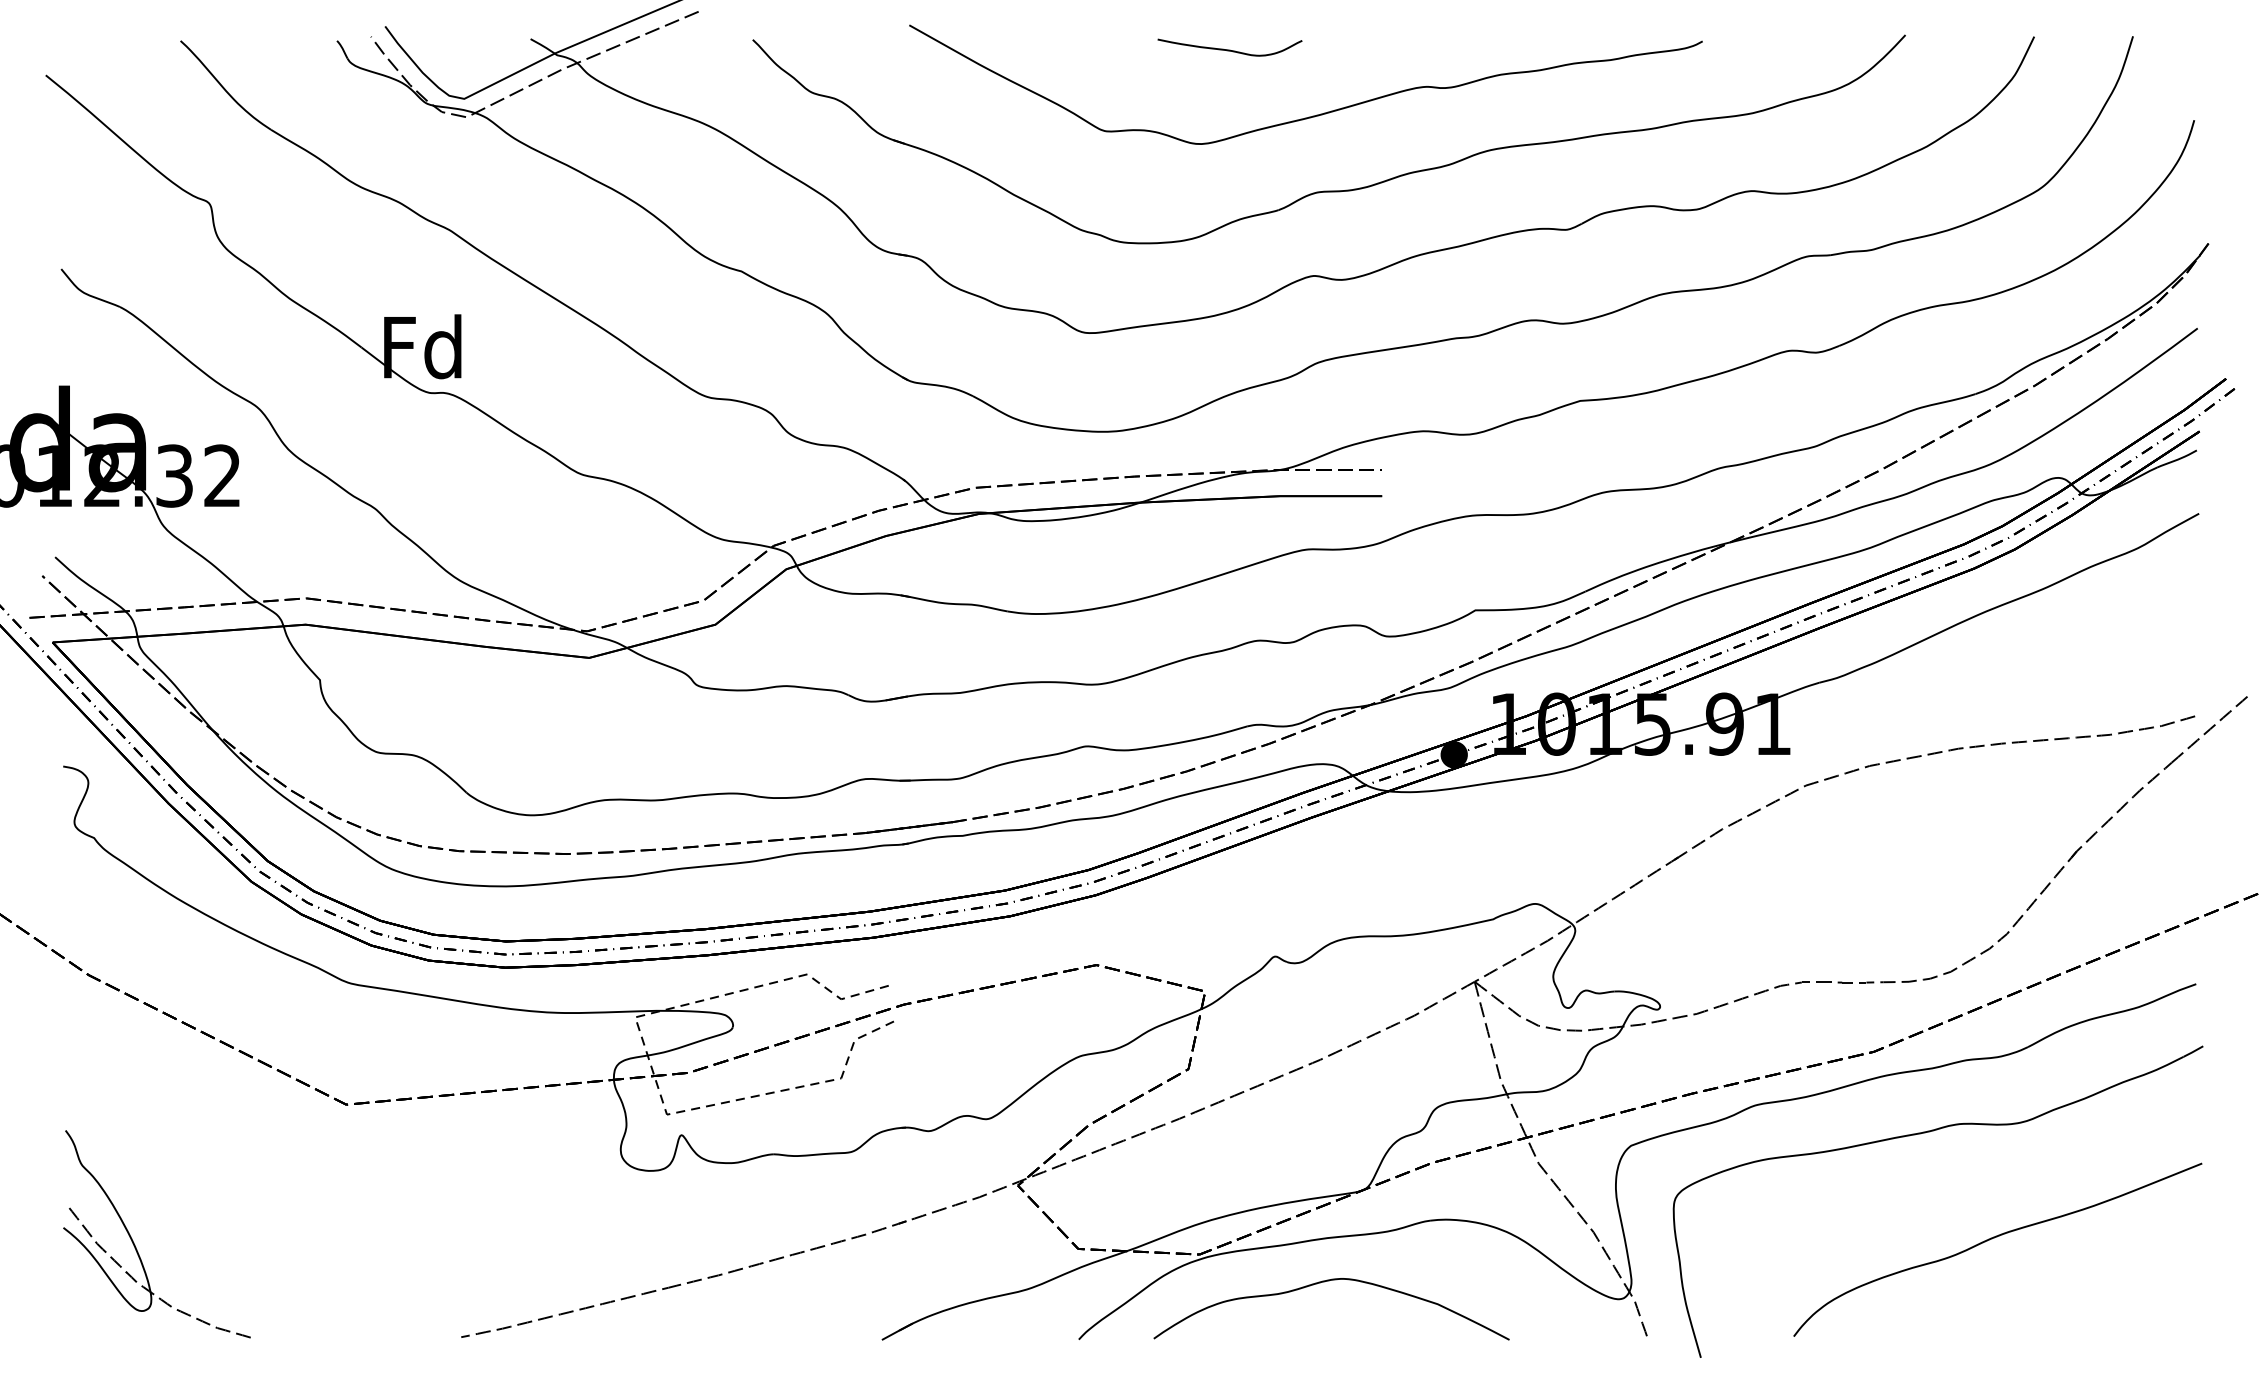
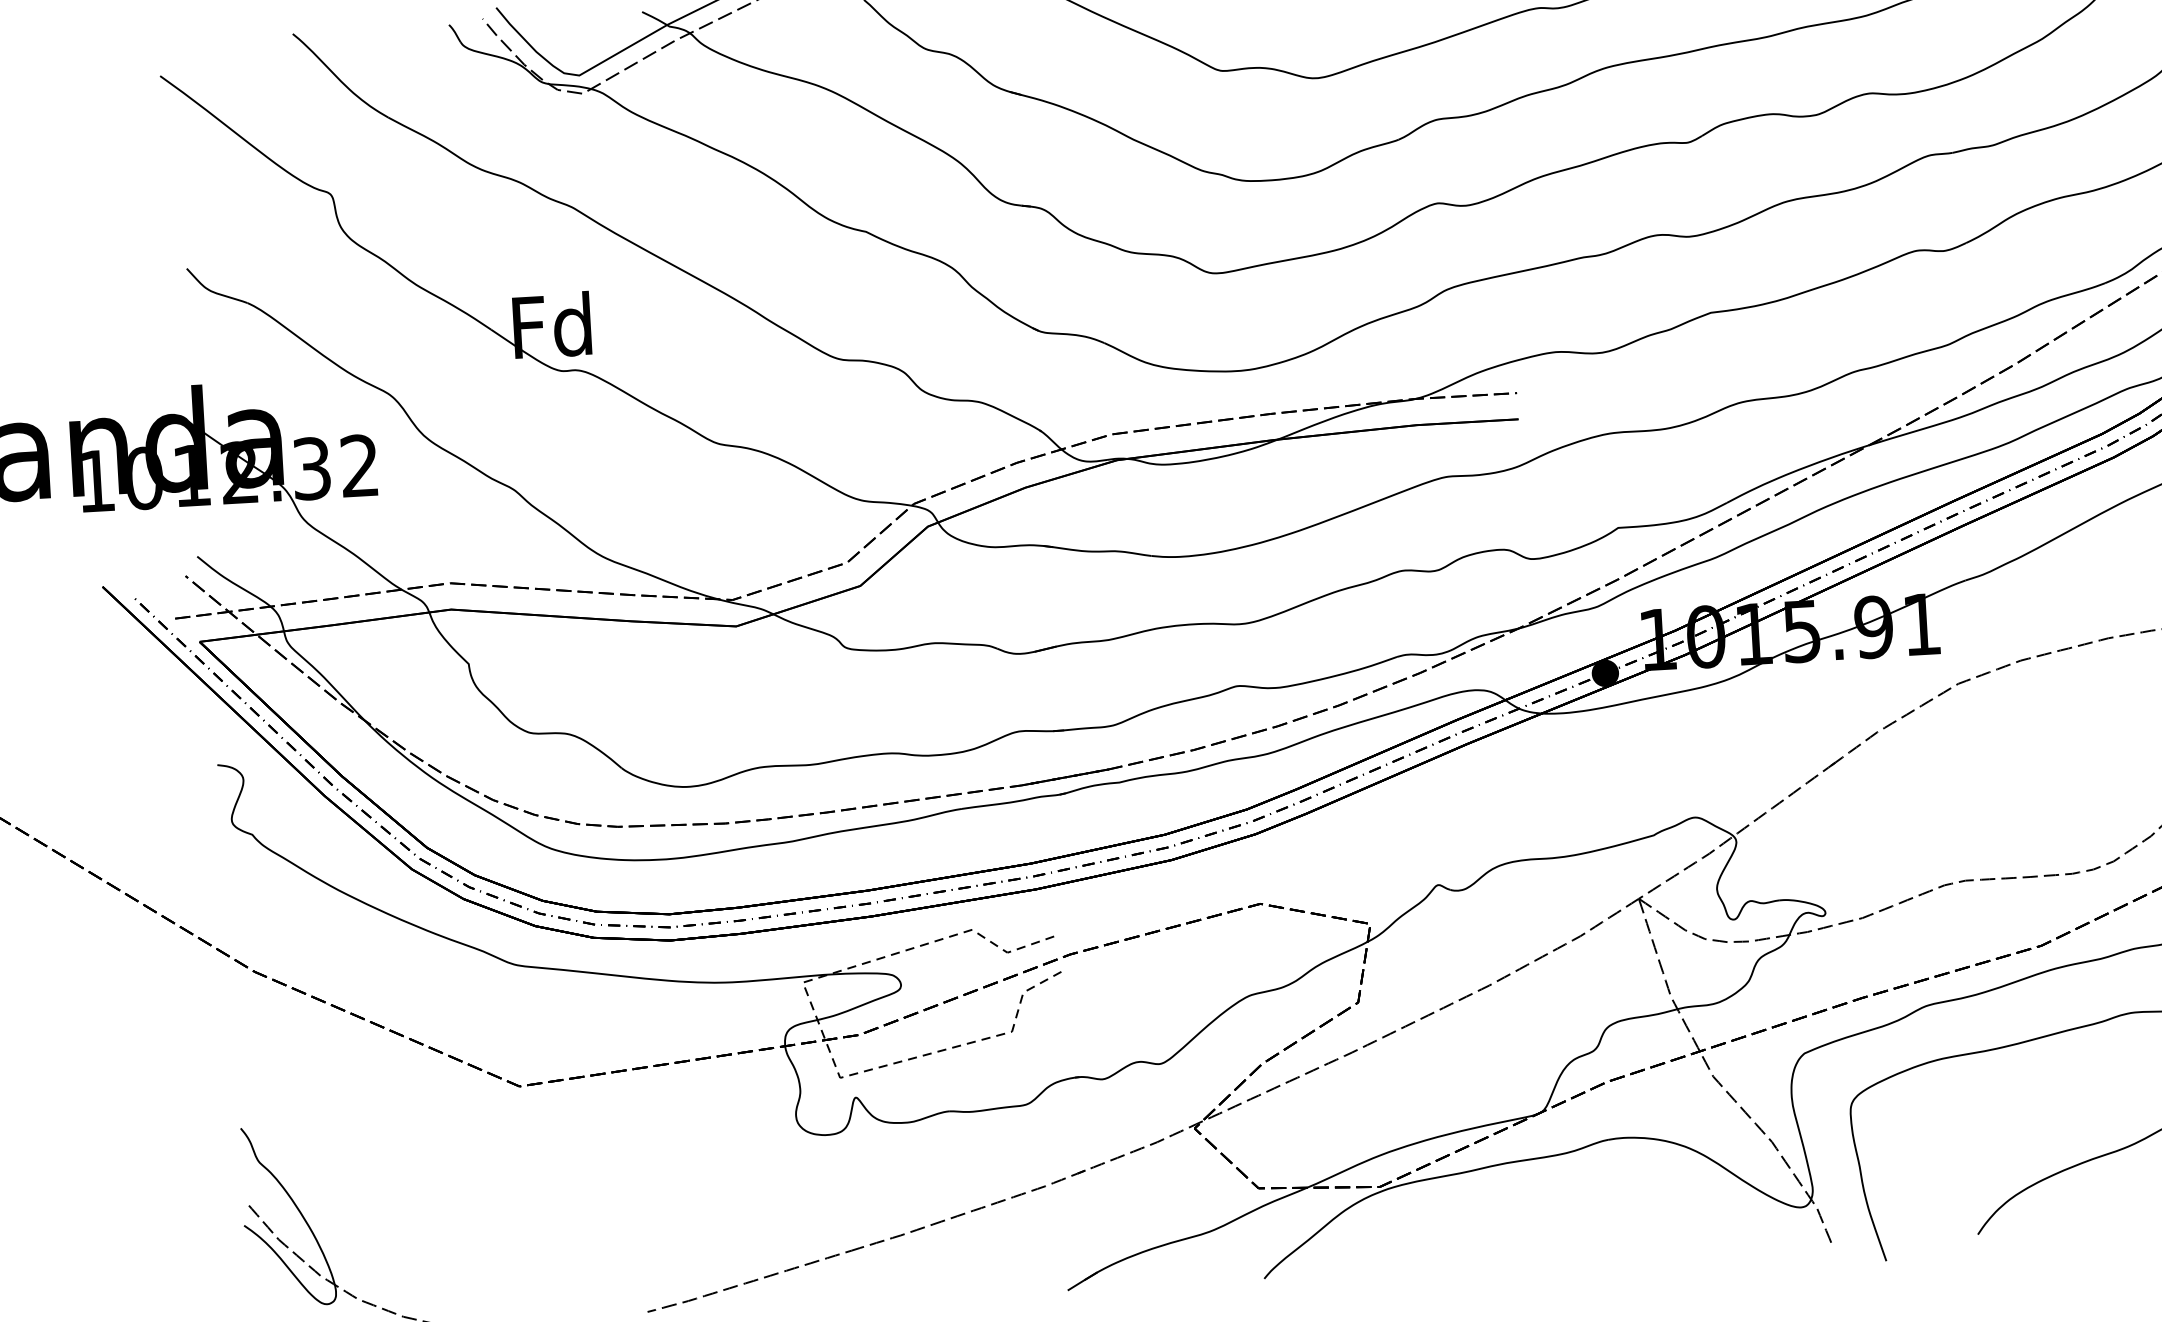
curve: (1324, 1282) -> (1506, 1207), removed

